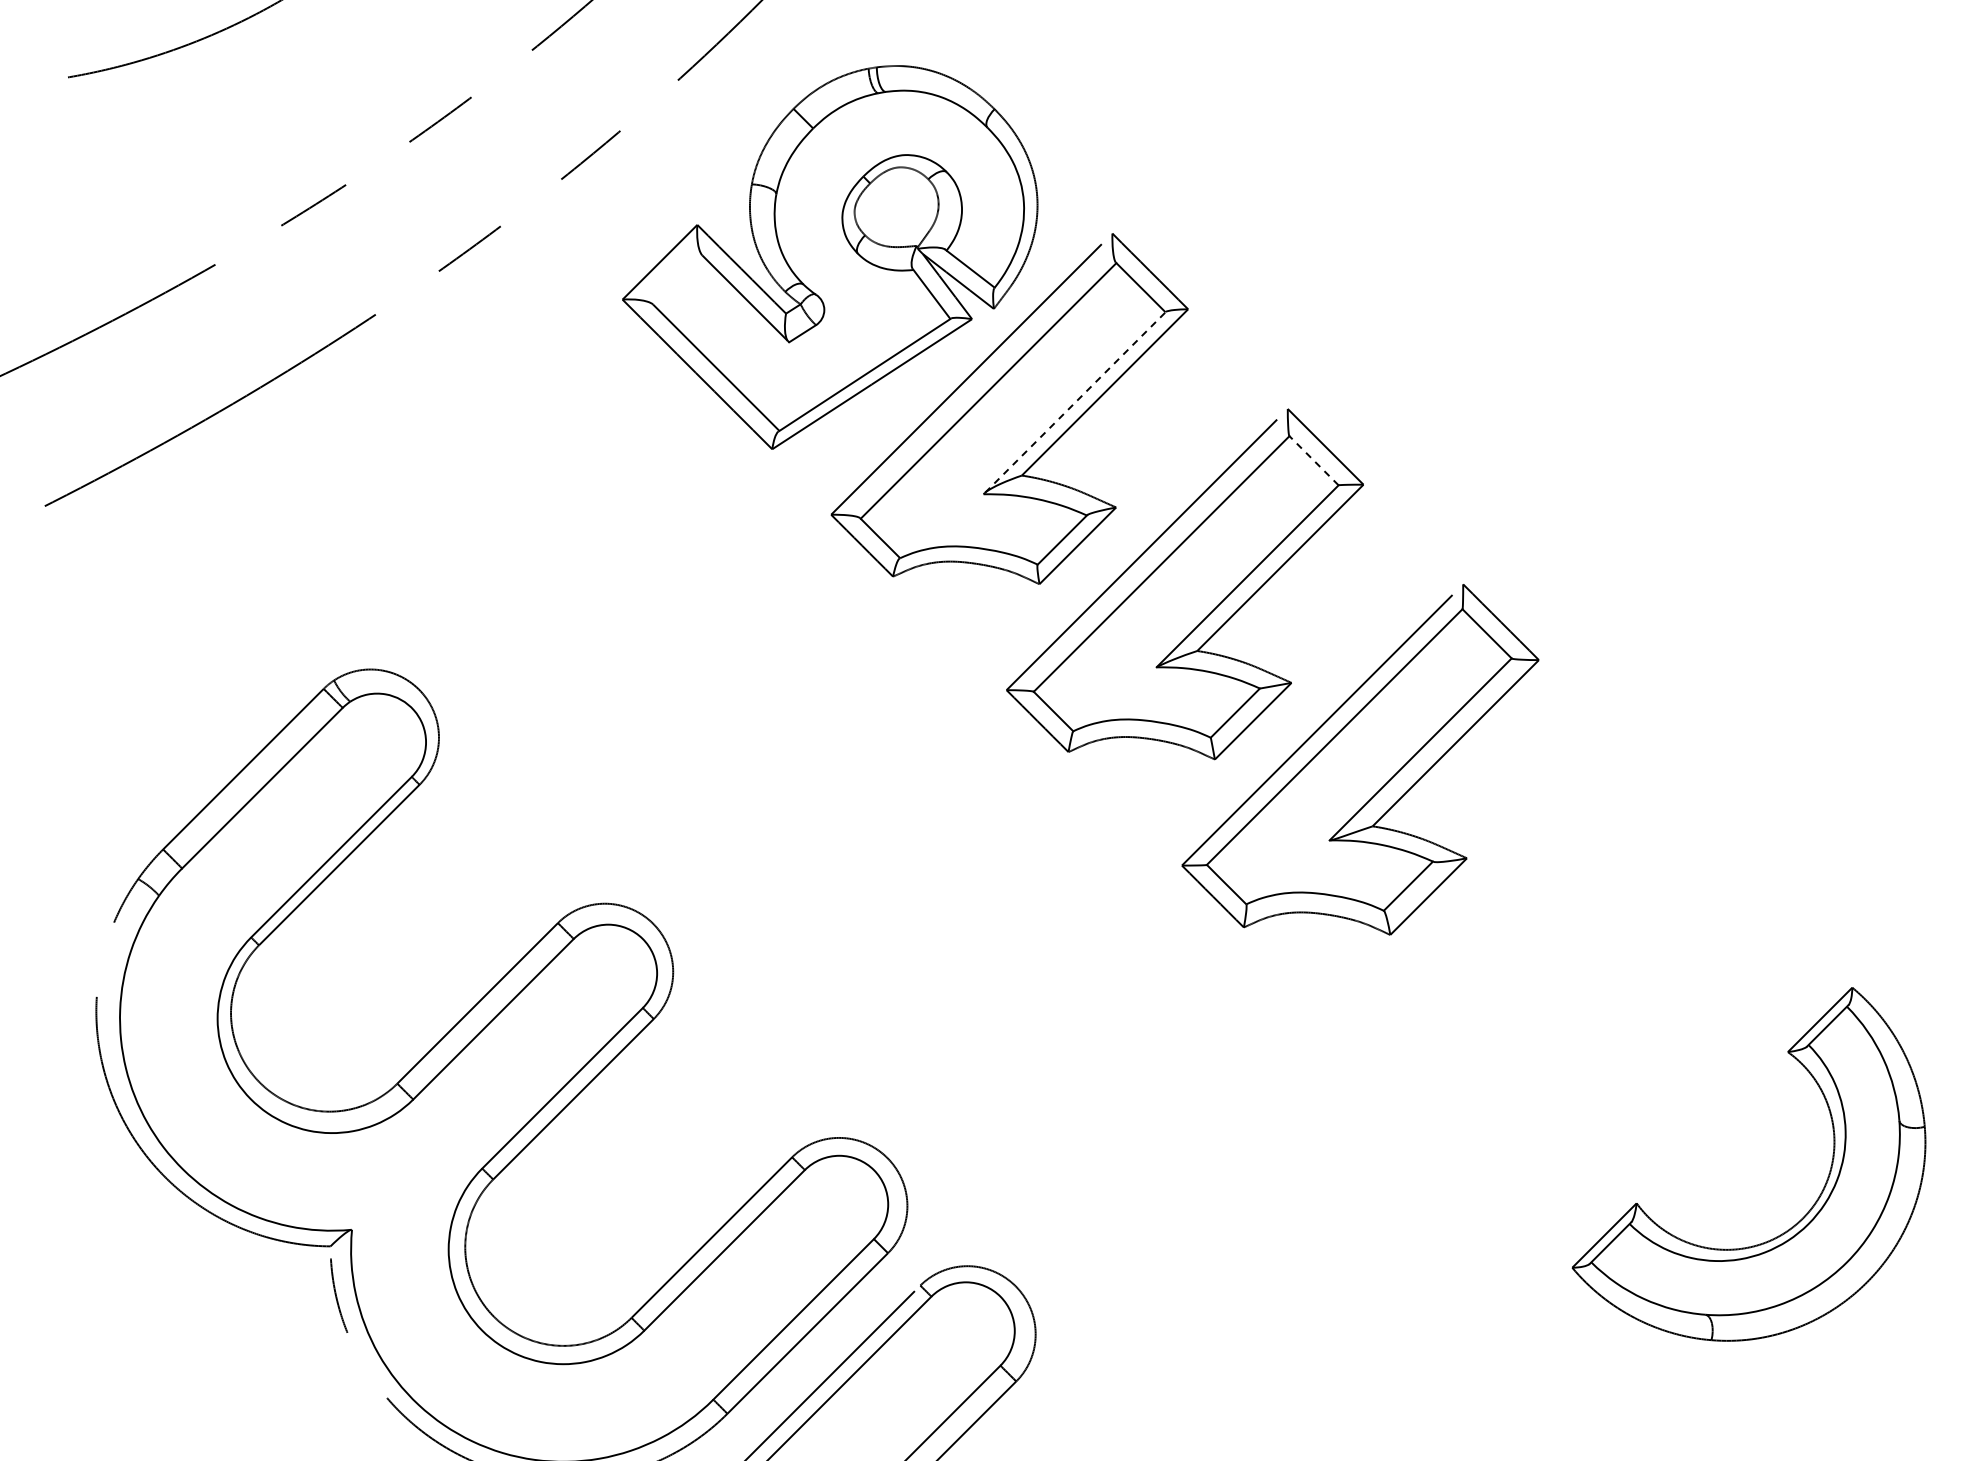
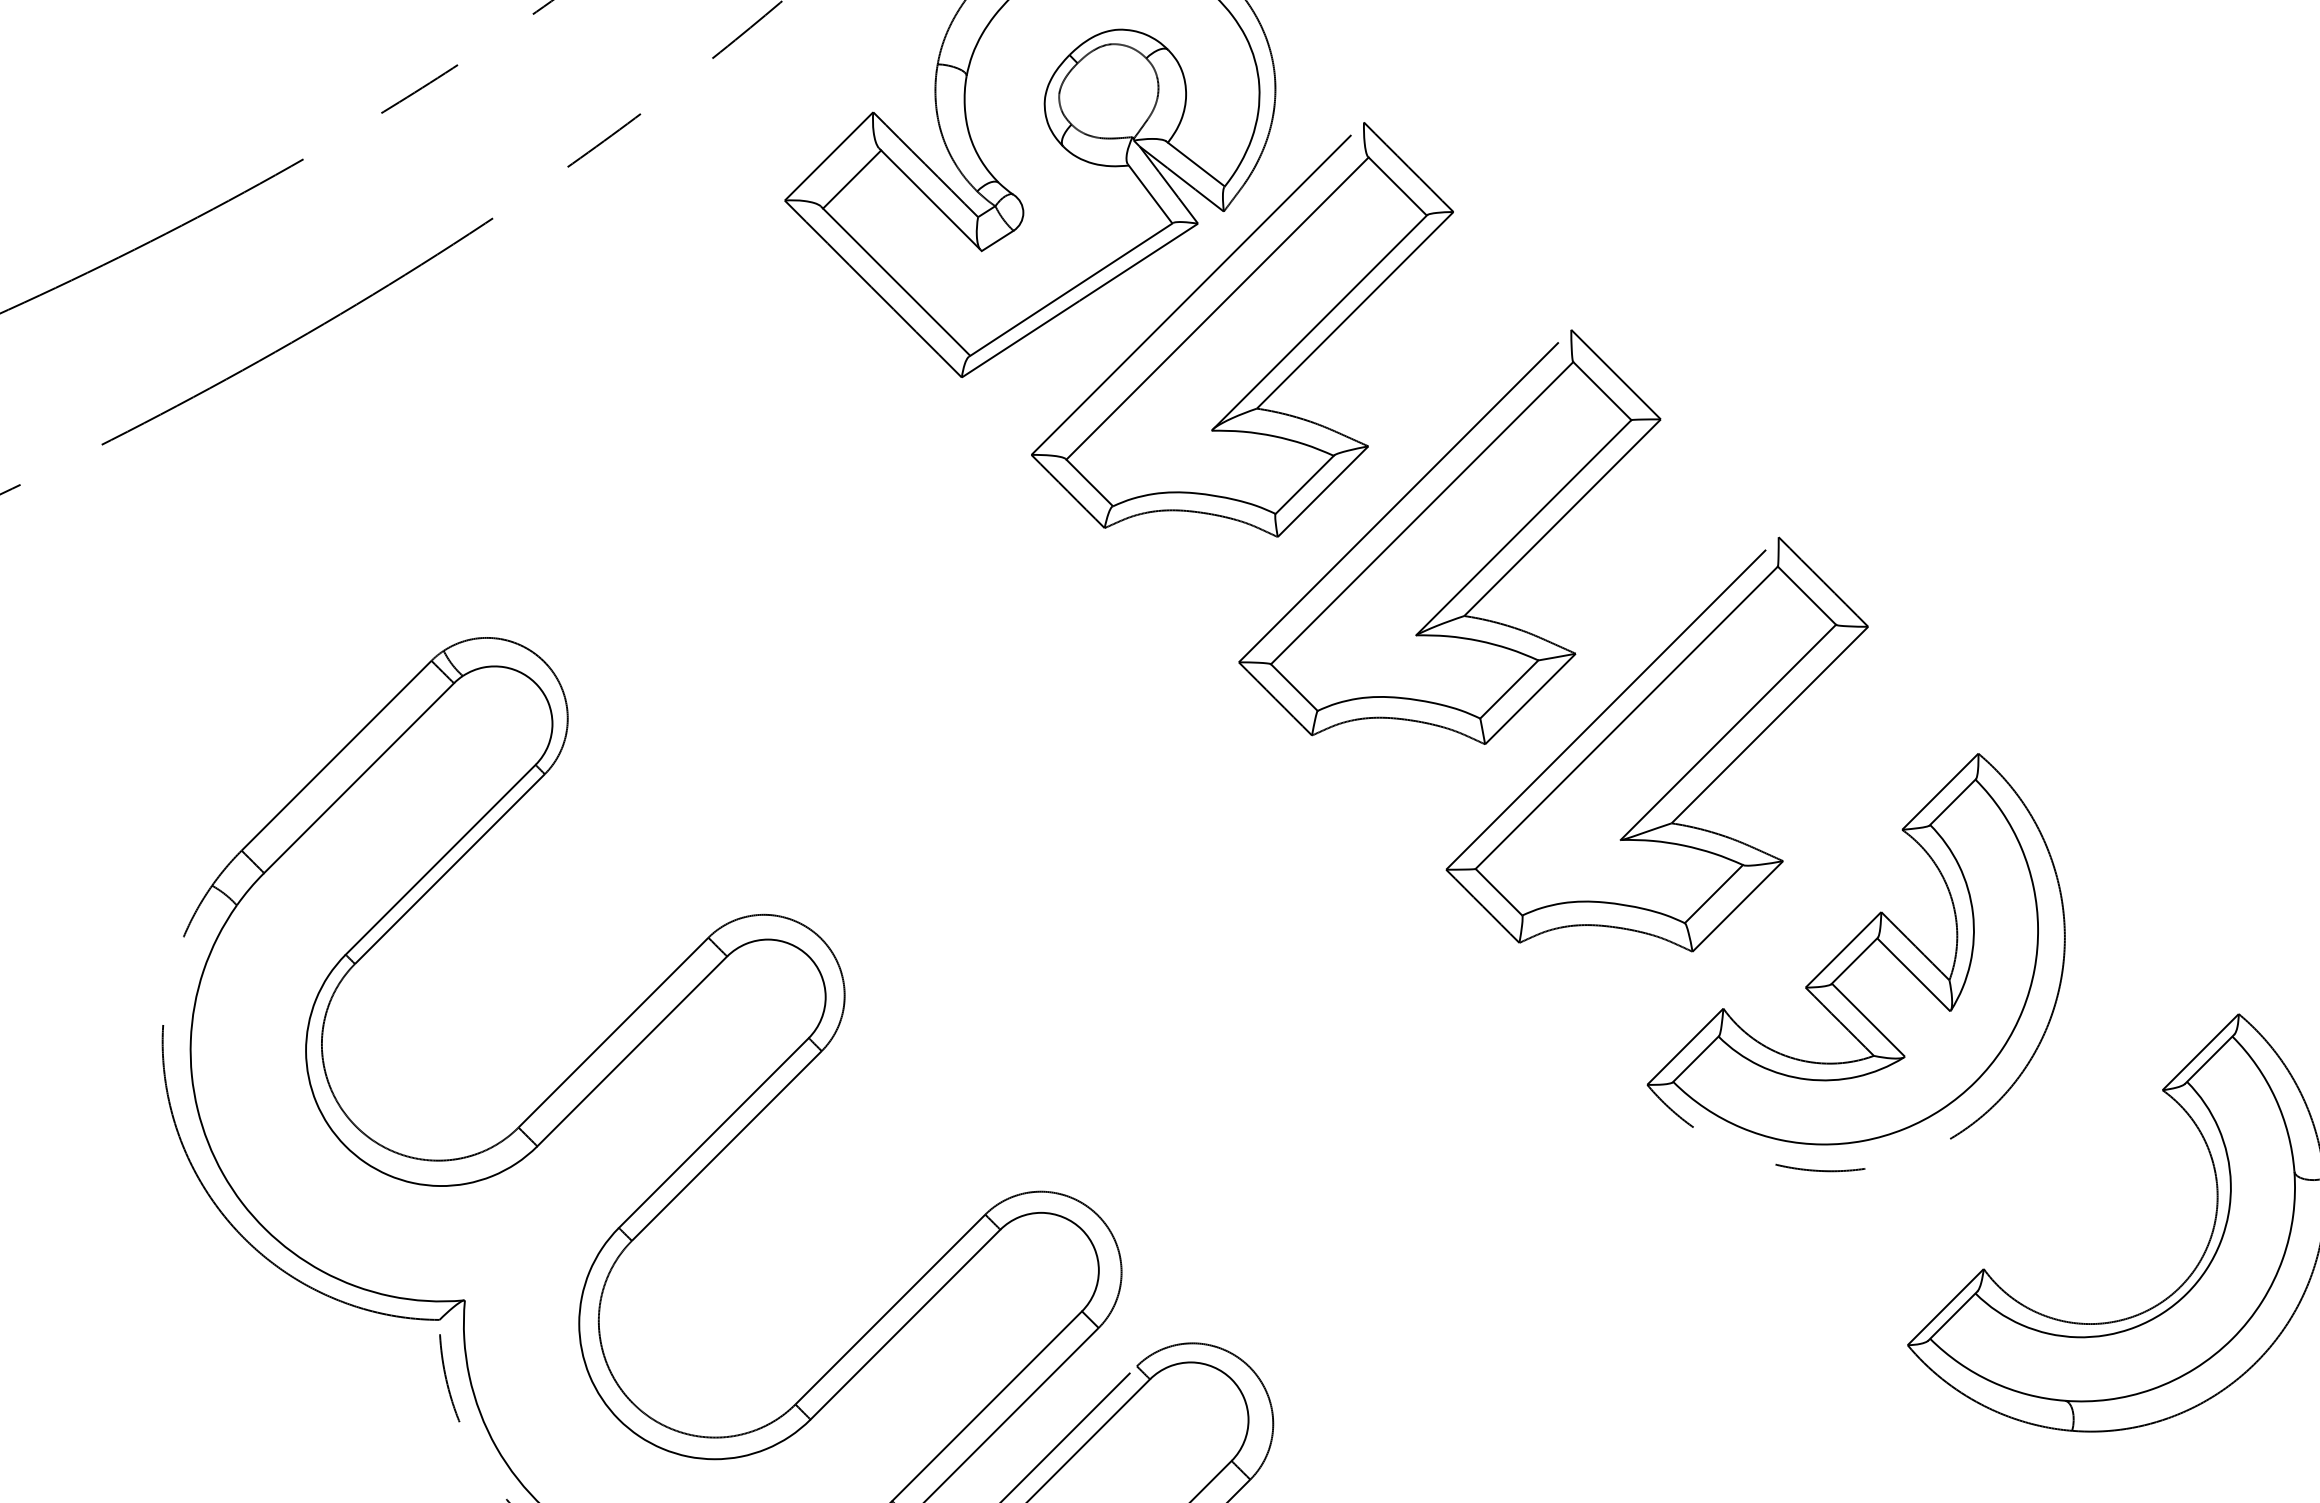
line: (679, 281) -> (852, 179), added
line: (1075, 402) -> (1320, 322), dashed -> solid
line: (1313, 460) -> (1601, 390), dashed -> solid
part: (1528, 944) -> (1855, 963), added

